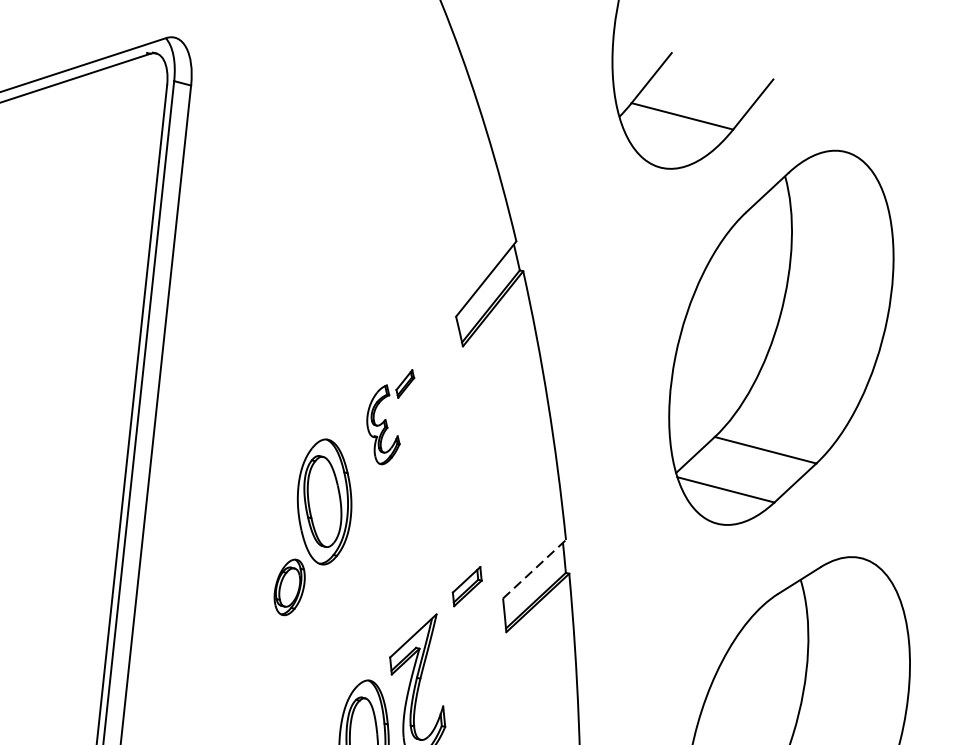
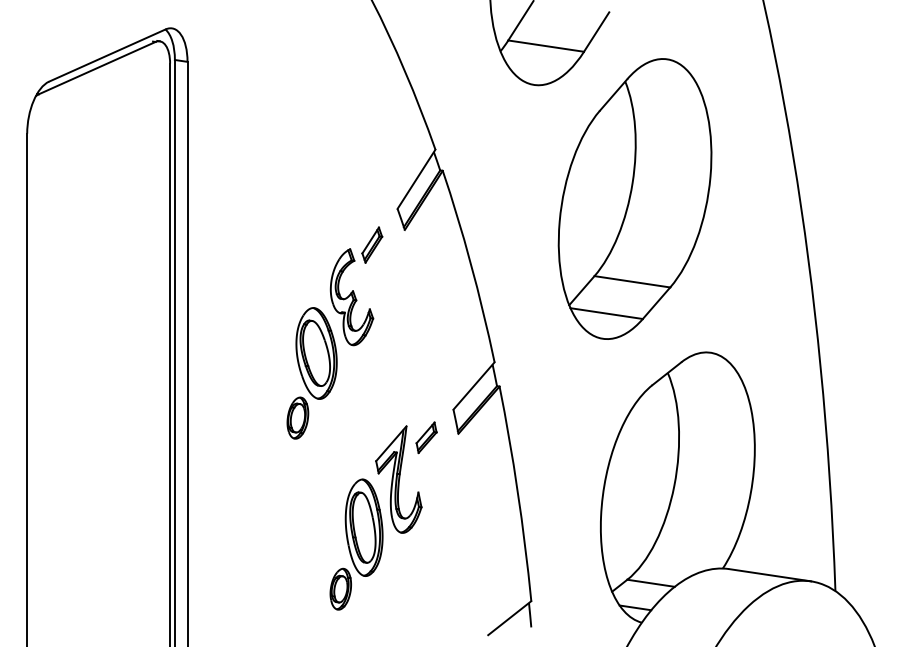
part: (388, 416) -> (356, 286), size x1.67
line: (535, 568) -> (474, 385), dashed -> solid
part: (467, 586) -> (426, 437), moved

